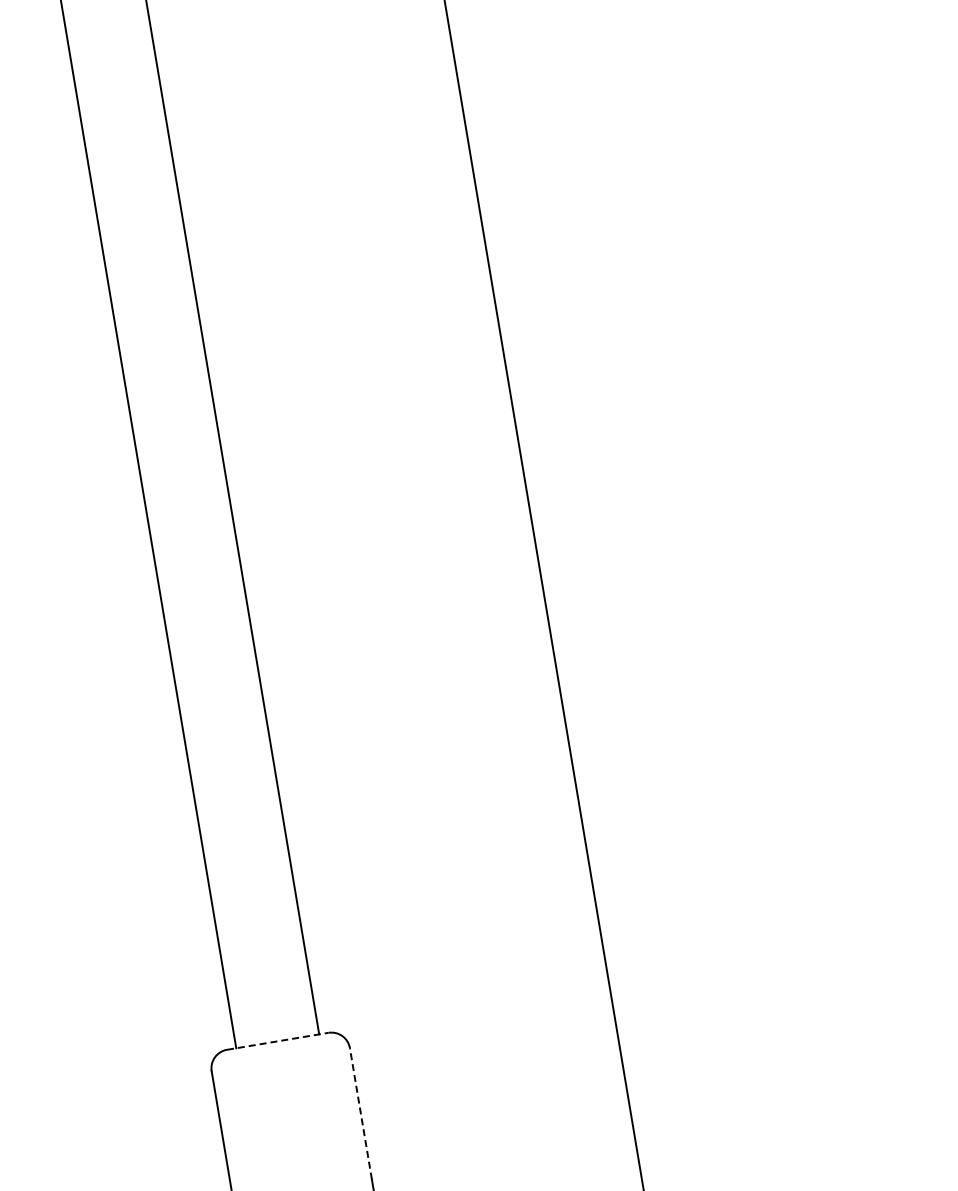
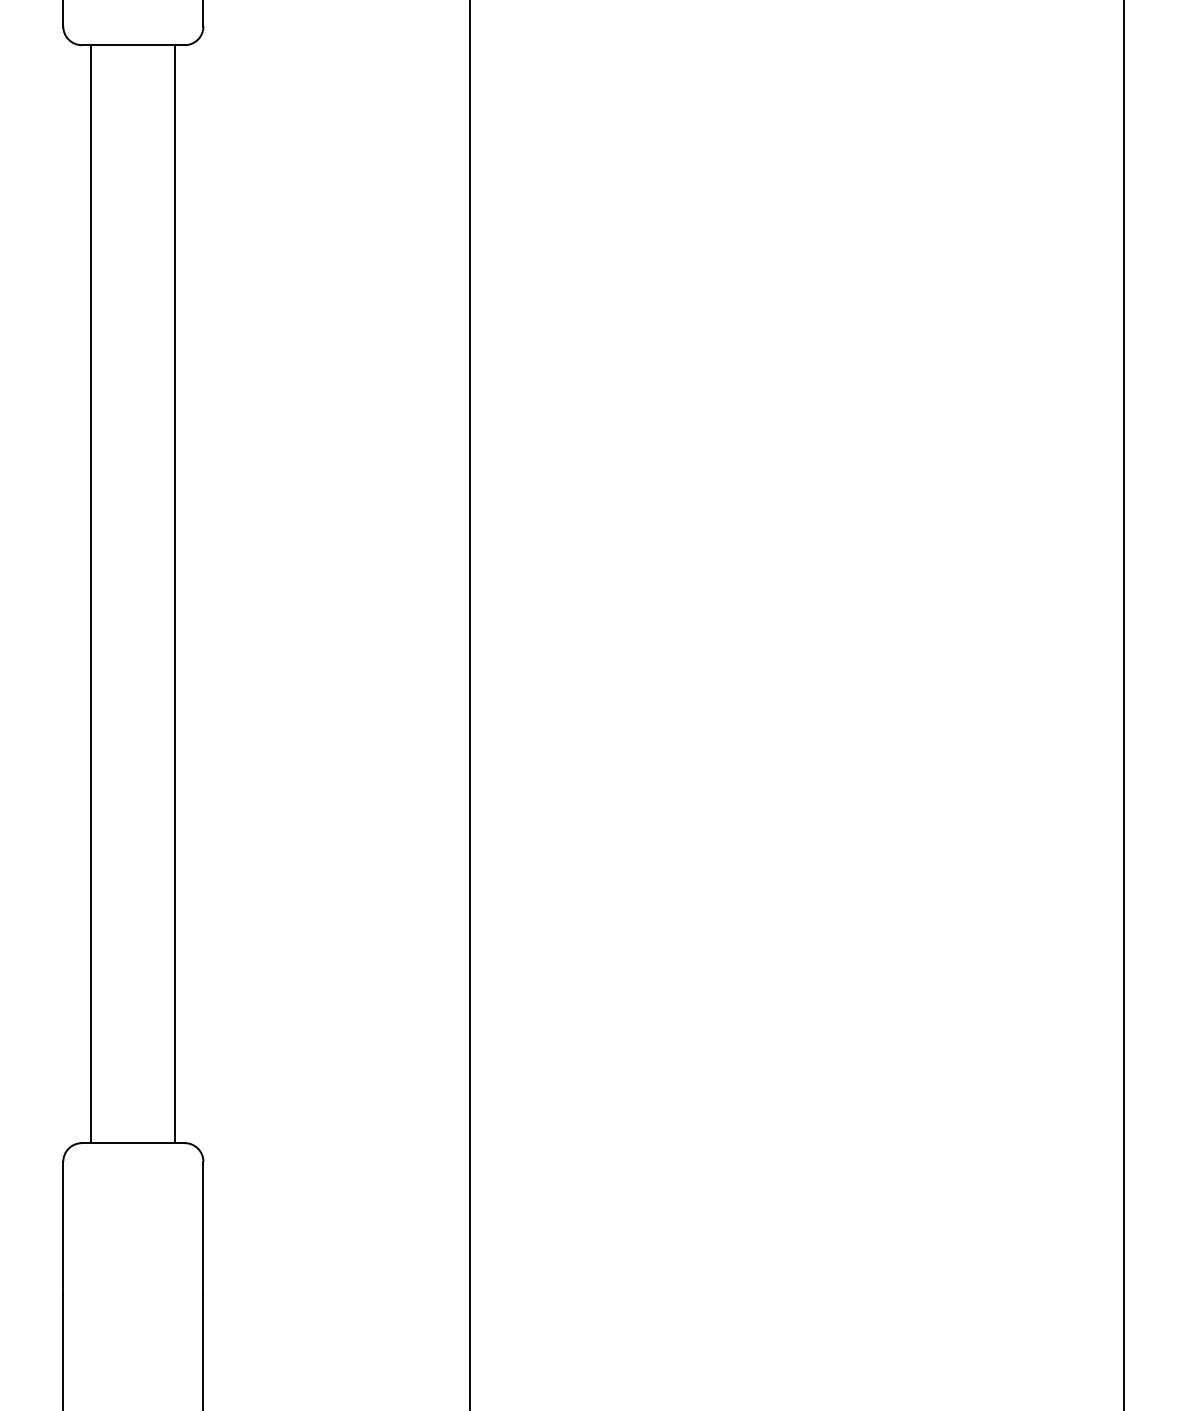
line: (277, 1041) -> (133, 1143), dashed -> solid
line: (360, 1113) -> (203, 1228), dashed -> solid

